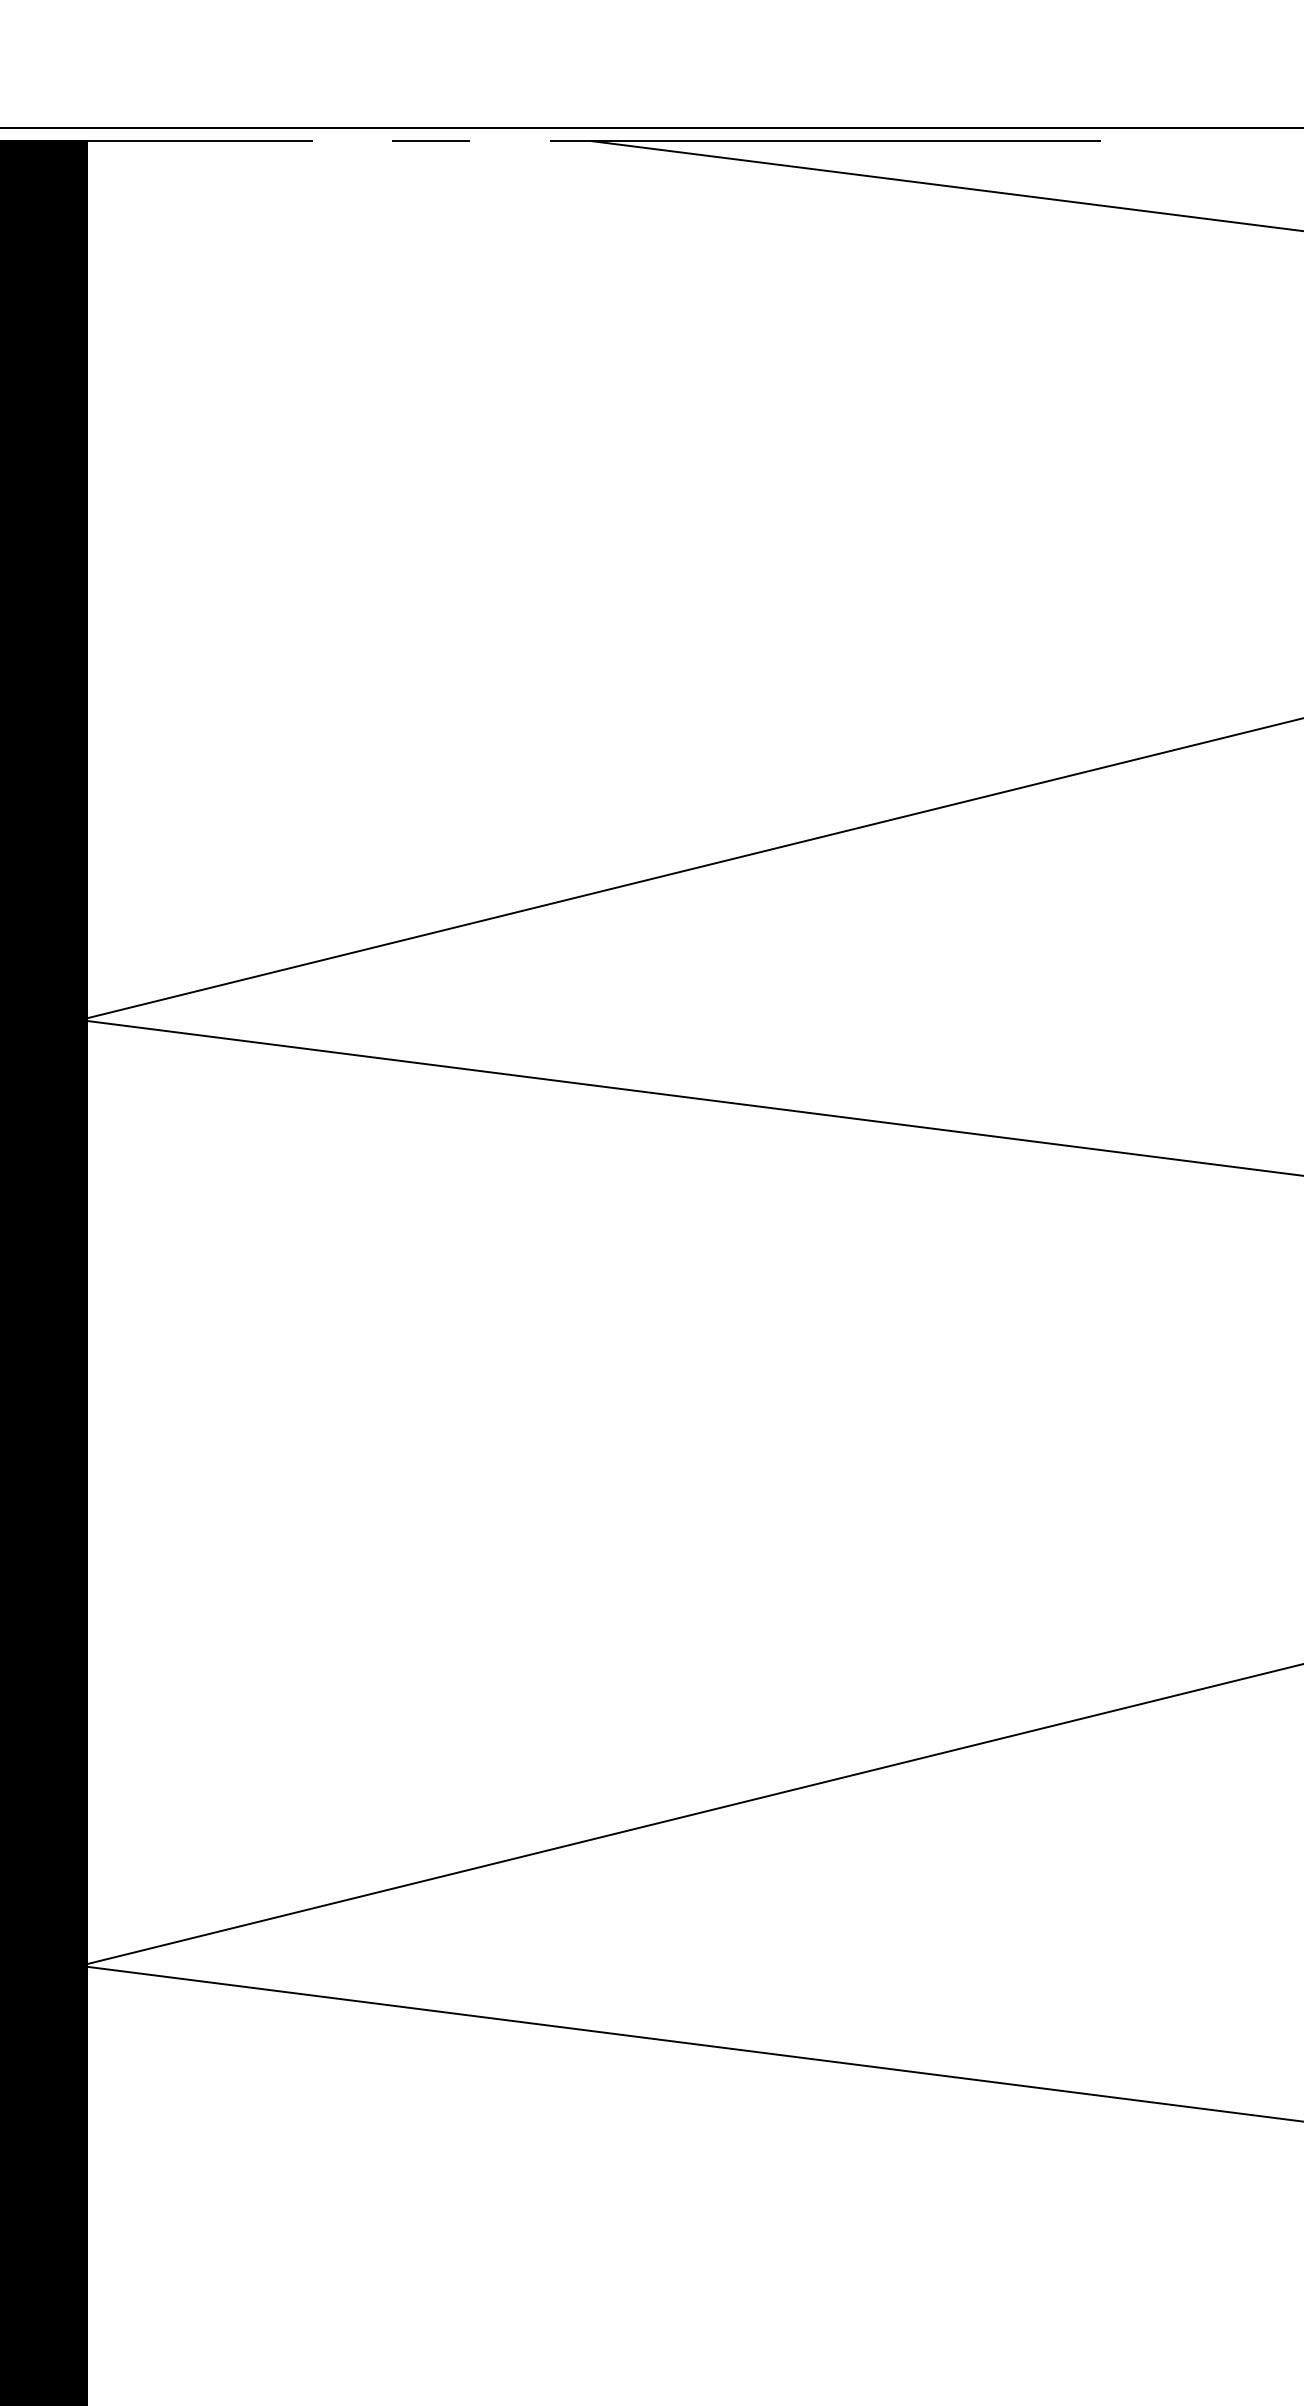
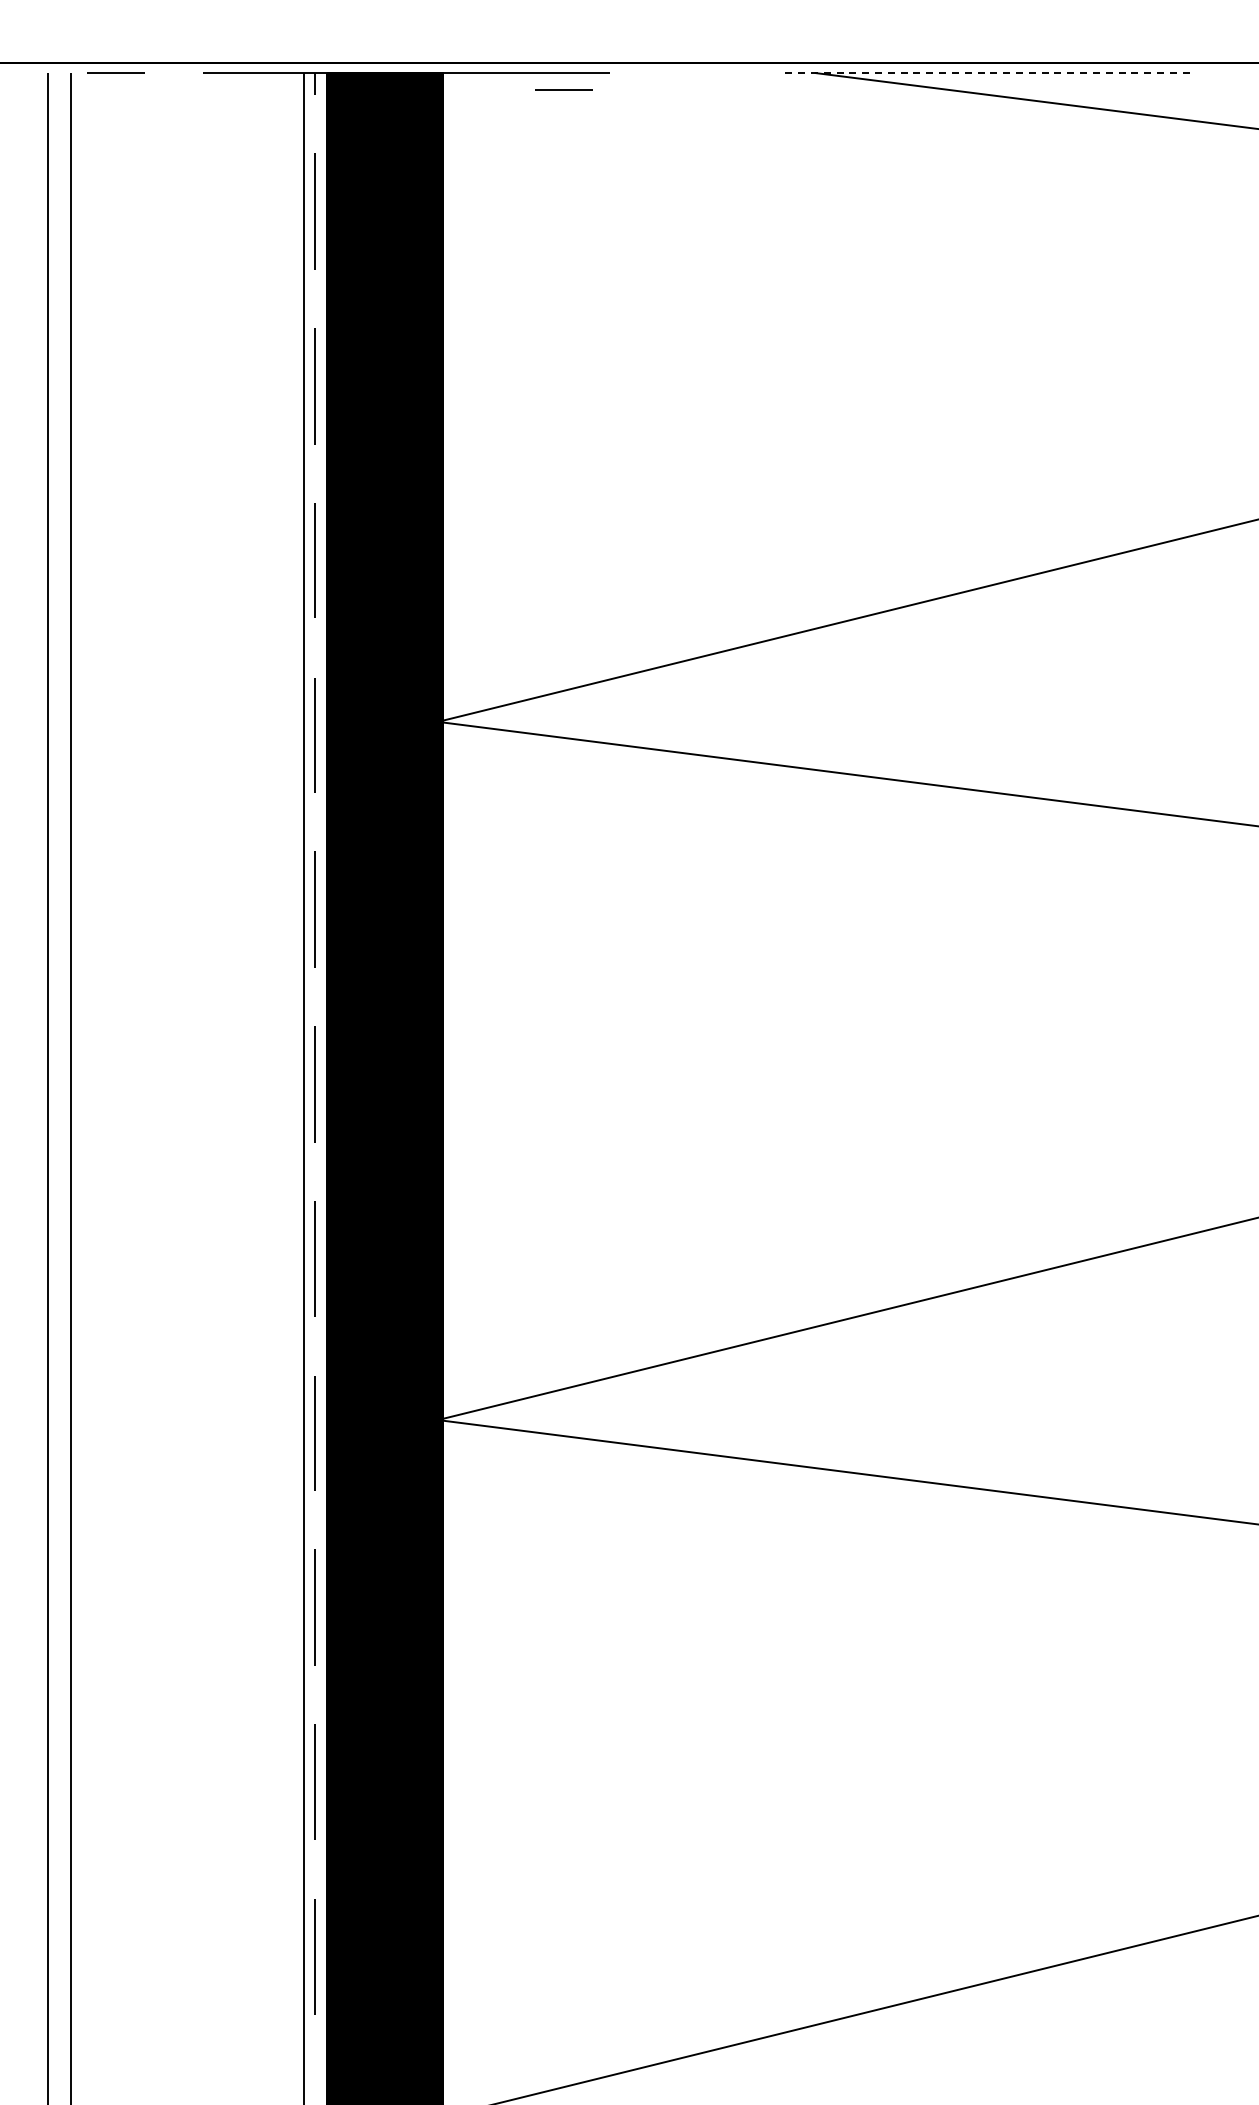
line: (430, 140) -> (563, 89), moved
line: (825, 140) -> (988, 72), solid -> dashed

